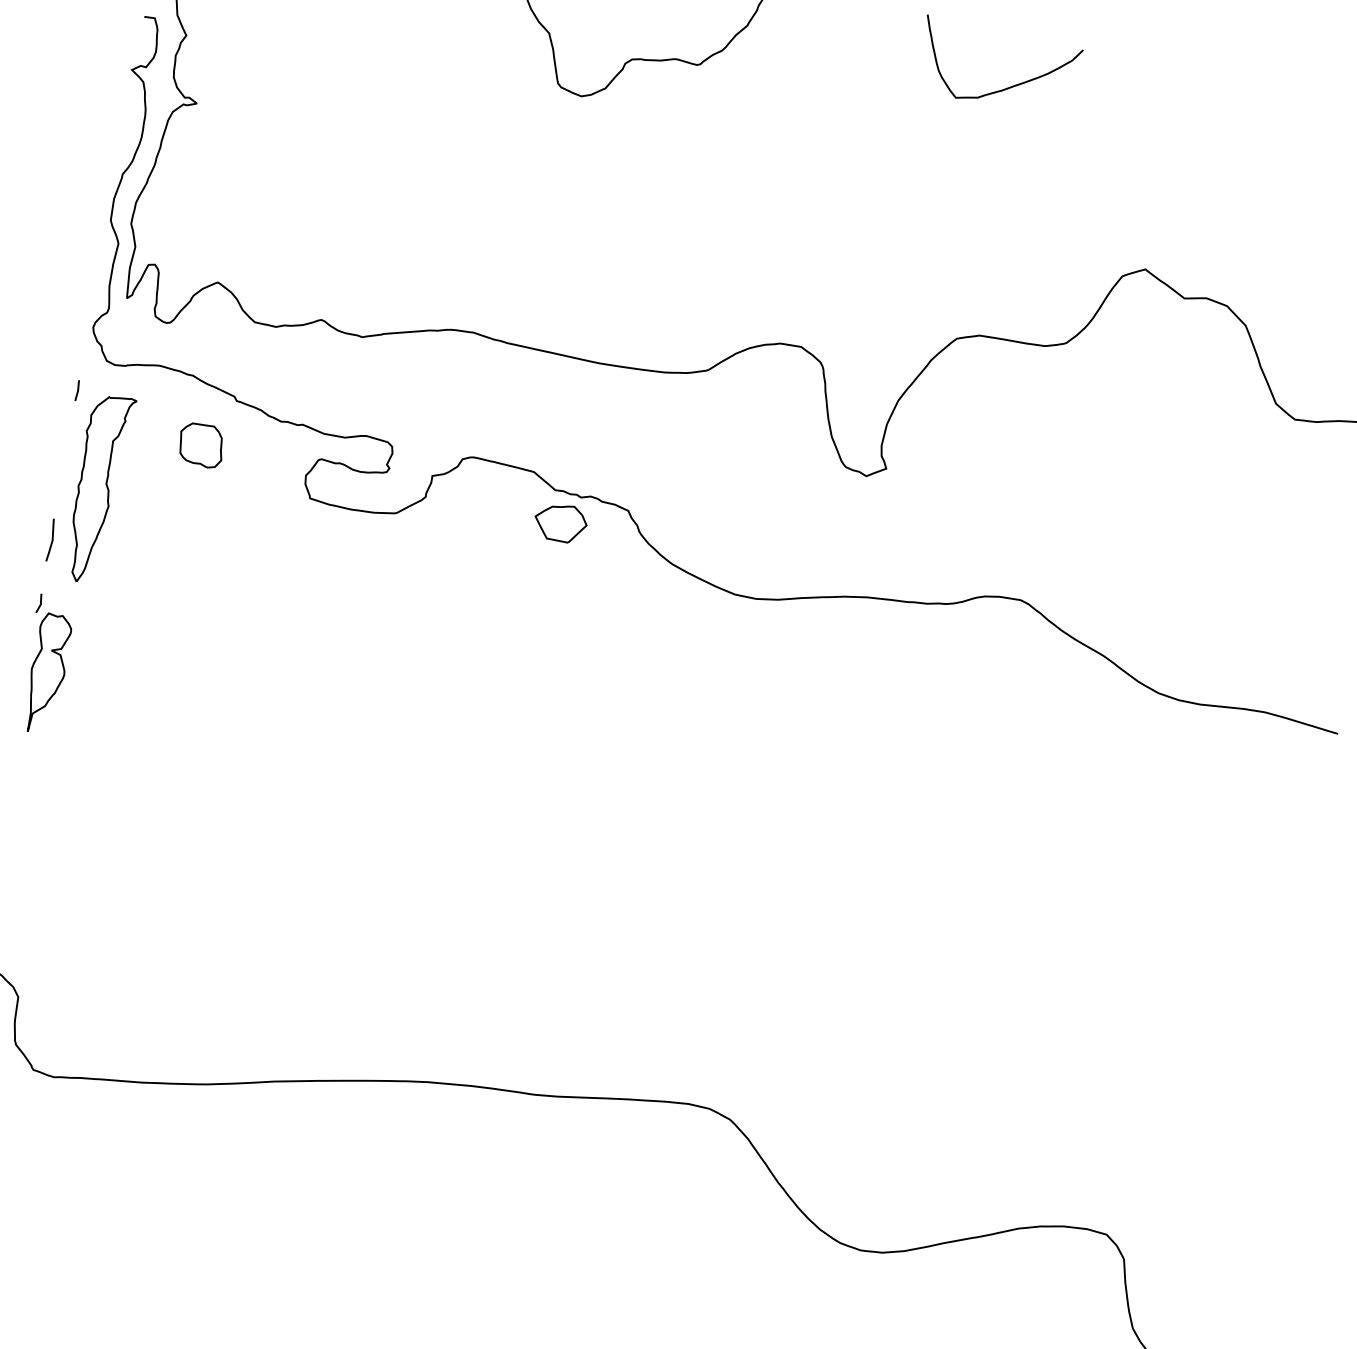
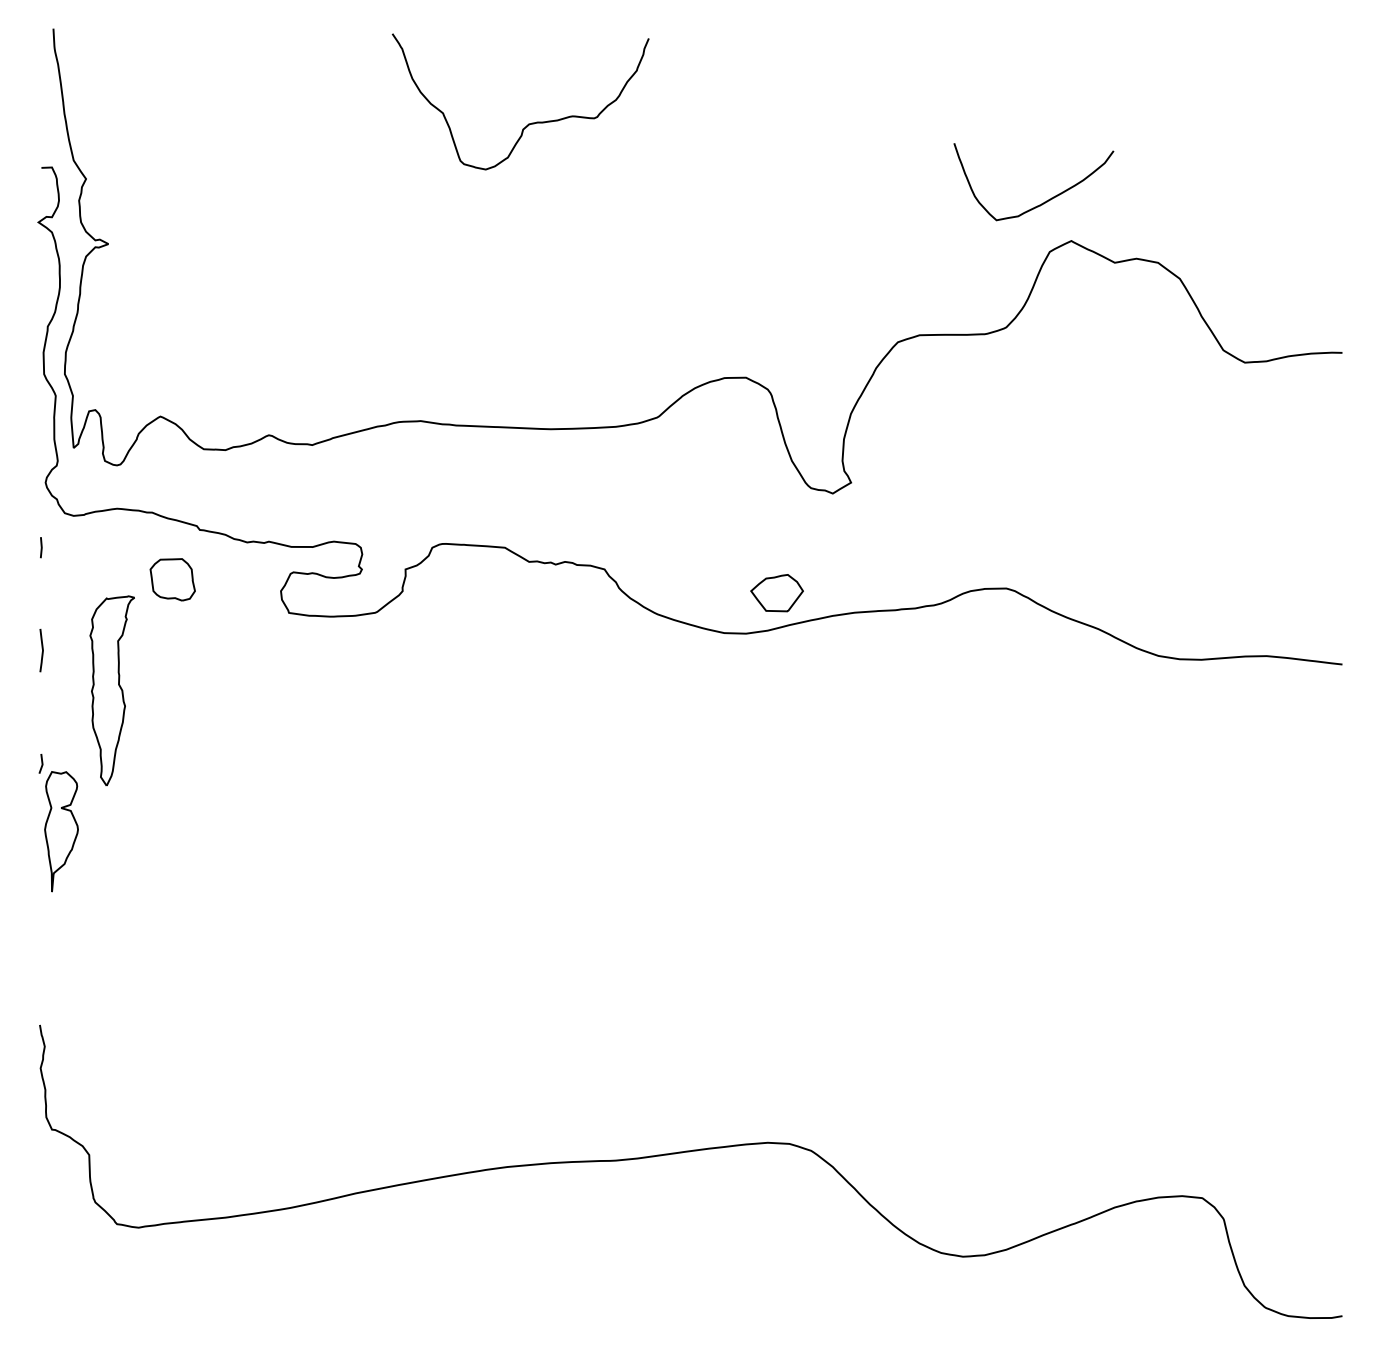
curve: (1006, 87) -> (1044, 201), moved
part: (97, 488) -> (111, 690), moved
part: (560, 523) -> (776, 593), moved
curve: (52, 540) -> (42, 650), moved

